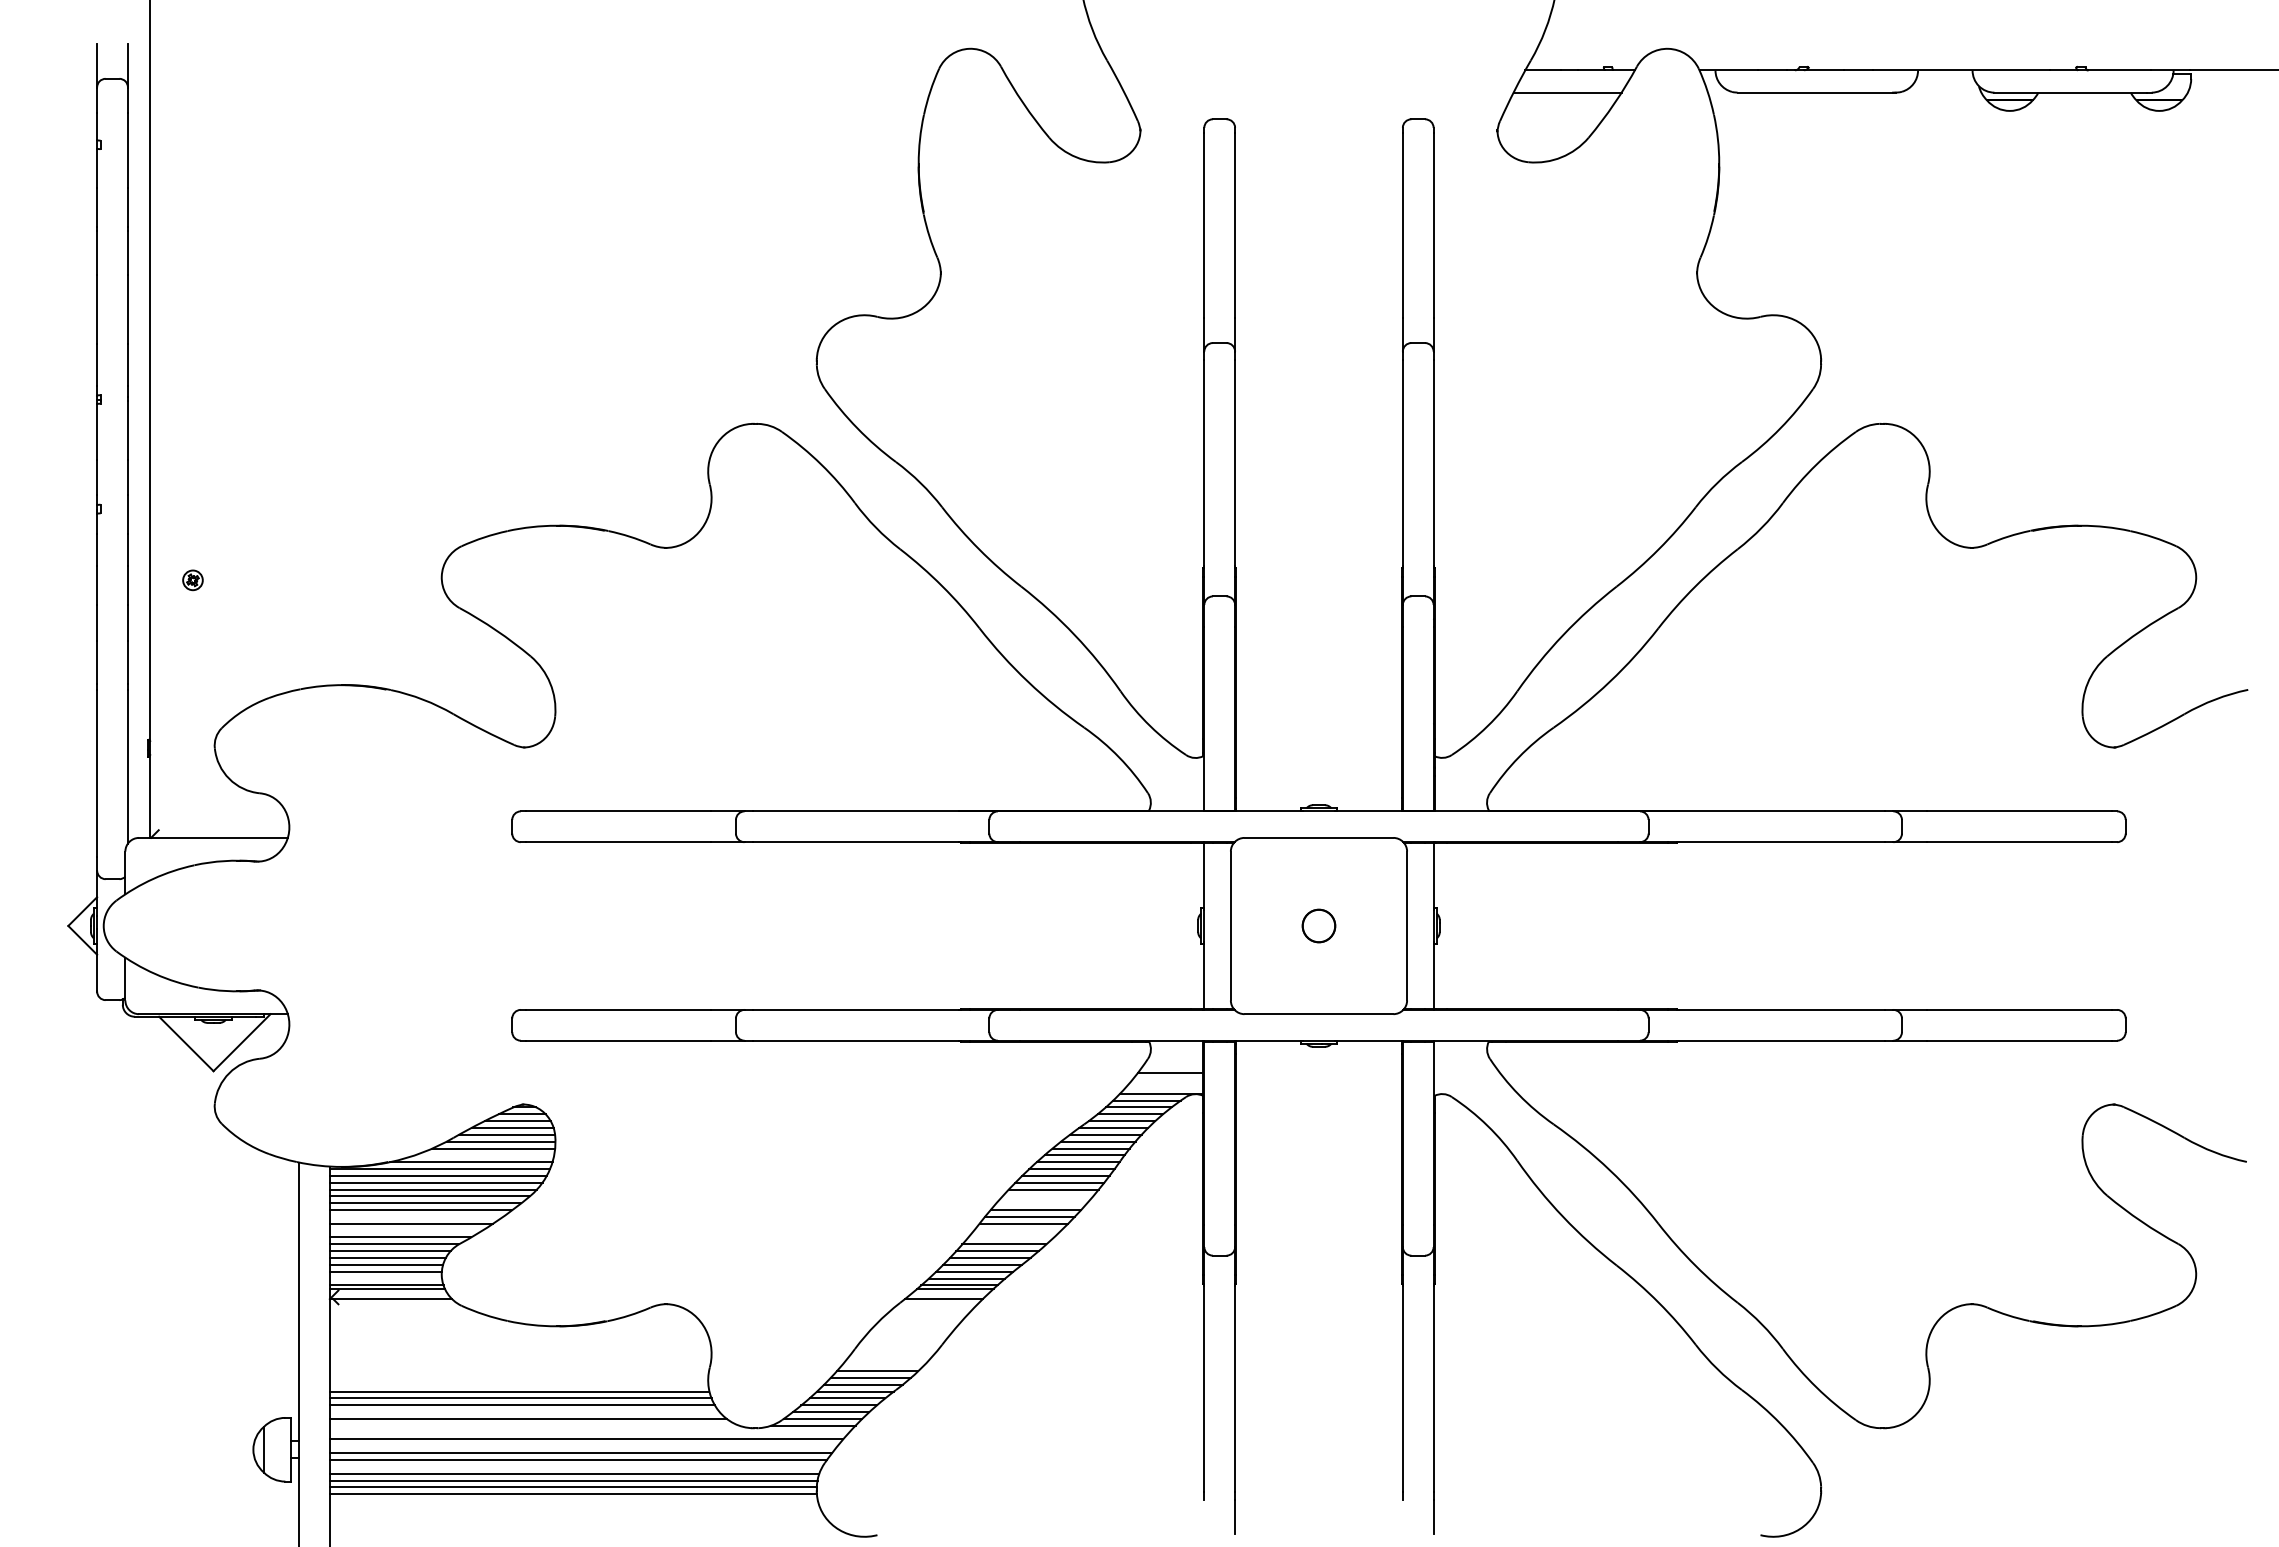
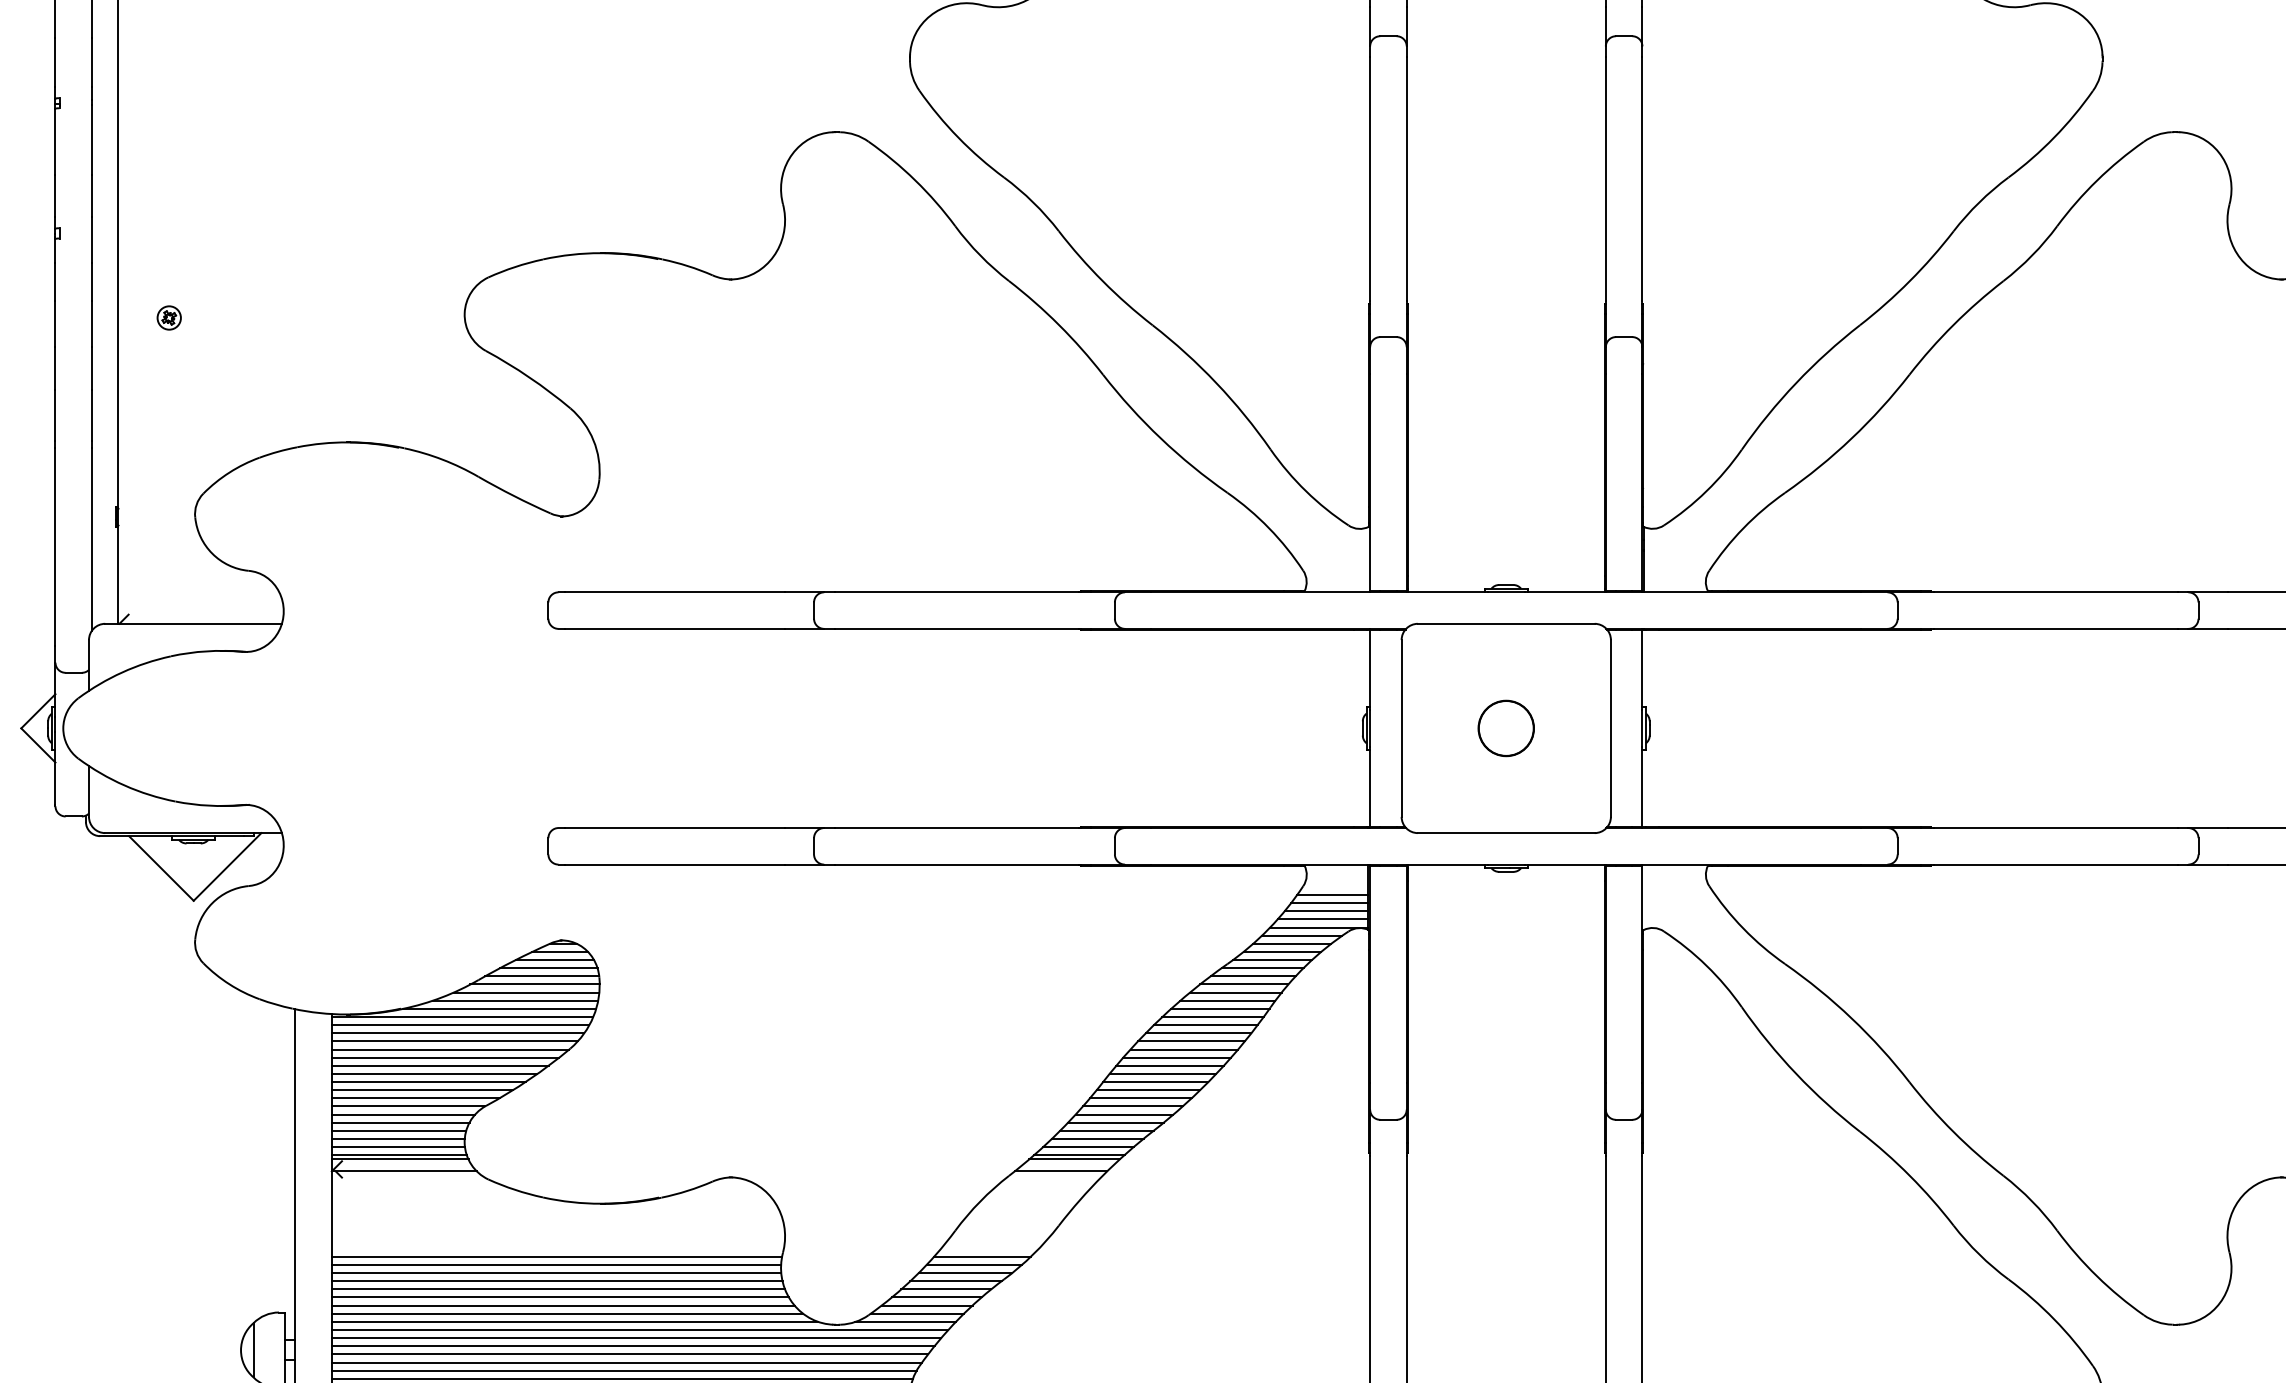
part: (1318, 925) -> (1505, 727), size x1.43
line: (1172, 1066) -> (1332, 895), added
line: (1167, 1080) -> (1326, 911), added
line: (1164, 1086) -> (1322, 918), added
line: (484, 1155) -> (515, 1000), added
line: (1047, 1196) -> (1183, 1049), added
line: (1041, 1203) -> (1176, 1057), added
line: (416, 1216) -> (434, 1073), added
line: (405, 1230) -> (421, 1089), added
line: (1017, 1230) -> (1148, 1089), added
line: (1011, 1237) -> (1141, 1098), added
line: (385, 1278) -> (397, 1146), added
line: (519, 1371) -> (556, 1257), added
line: (518, 1377) -> (555, 1264), added
line: (518, 1384) -> (555, 1272), added
line: (524, 1412) -> (562, 1306), added
line: (534, 1425) -> (574, 1321), added
line: (589, 1432) -> (640, 1329), added
line: (583, 1446) -> (632, 1346), added
line: (575, 1466) -> (623, 1370), added

